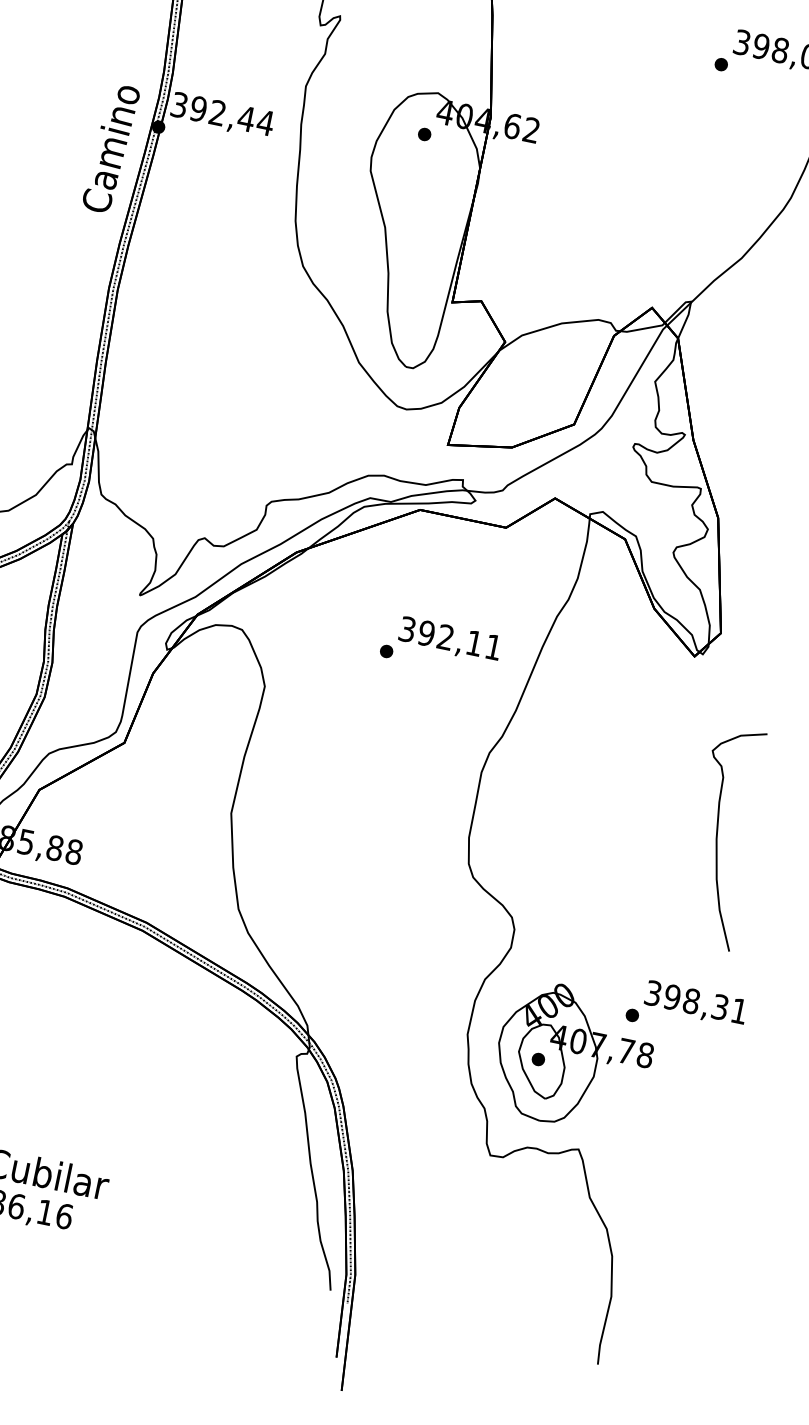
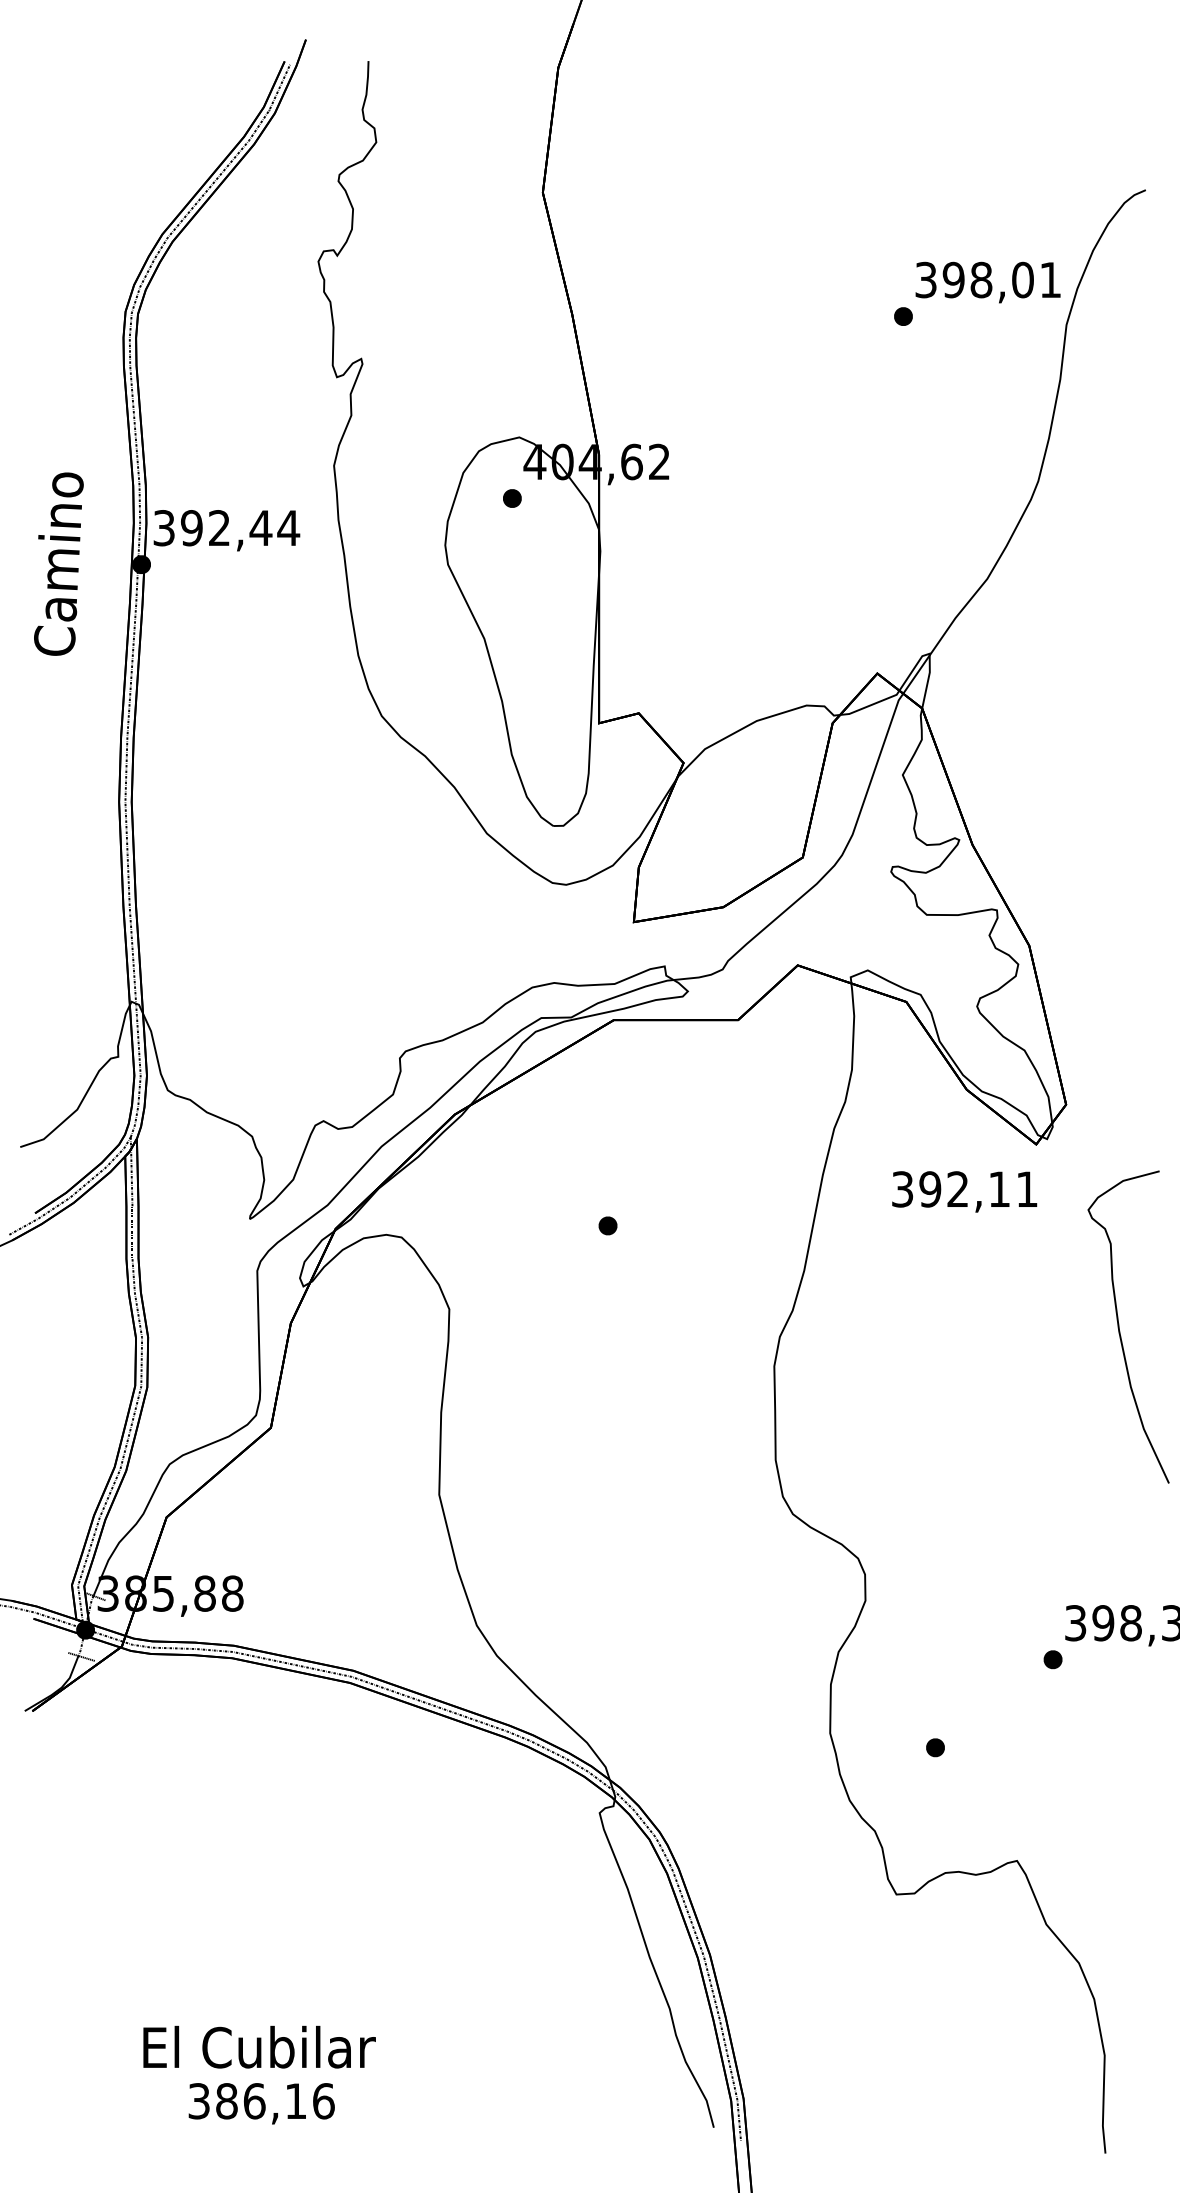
text: (110, 148) -> (58, 563), moved
text: (449, 639) -> (964, 1191), moved
part: (717, 835) -> (1119, 1326), moved
part: (574, 1057) -> (984, 1734), removed

